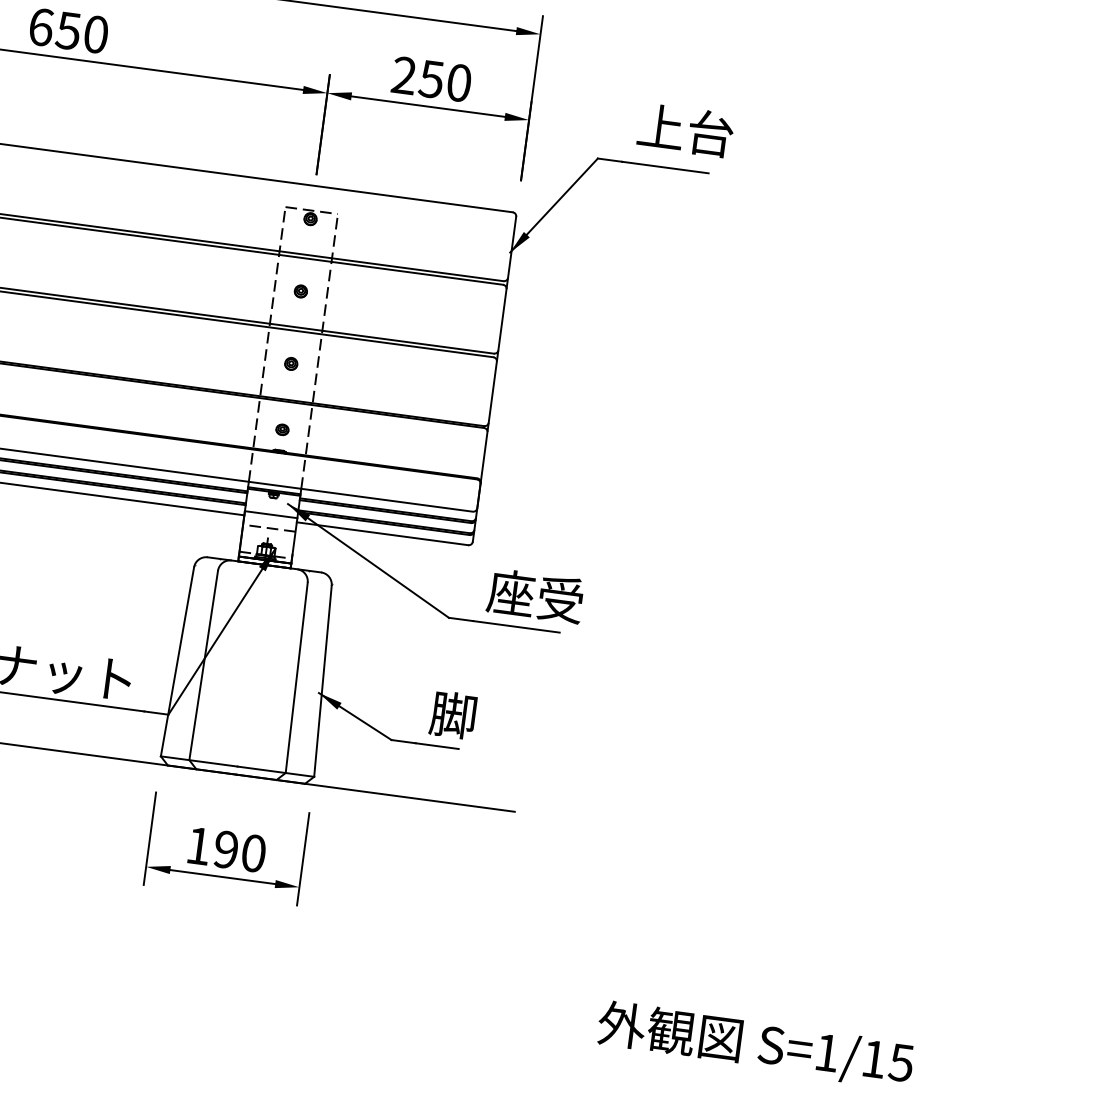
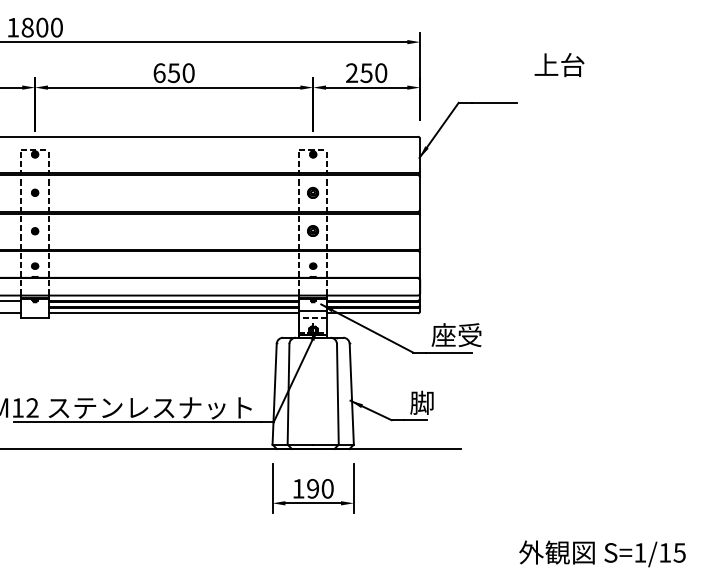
text: (685, 131) -> (559, 65), moved
part: (301, 291) -> (313, 192), size x1.6
part: (291, 364) -> (313, 231), size x1.6

